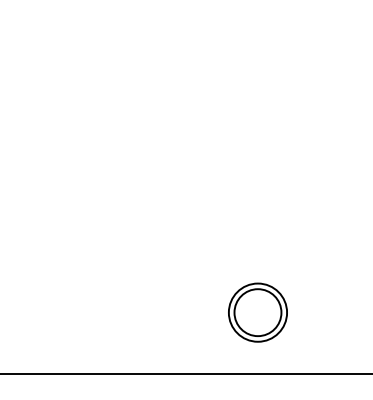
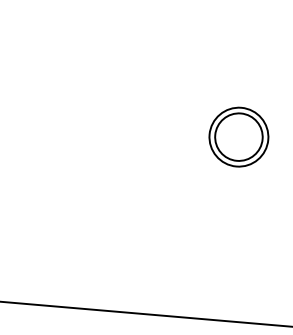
part: (257, 312) -> (238, 136), moved

